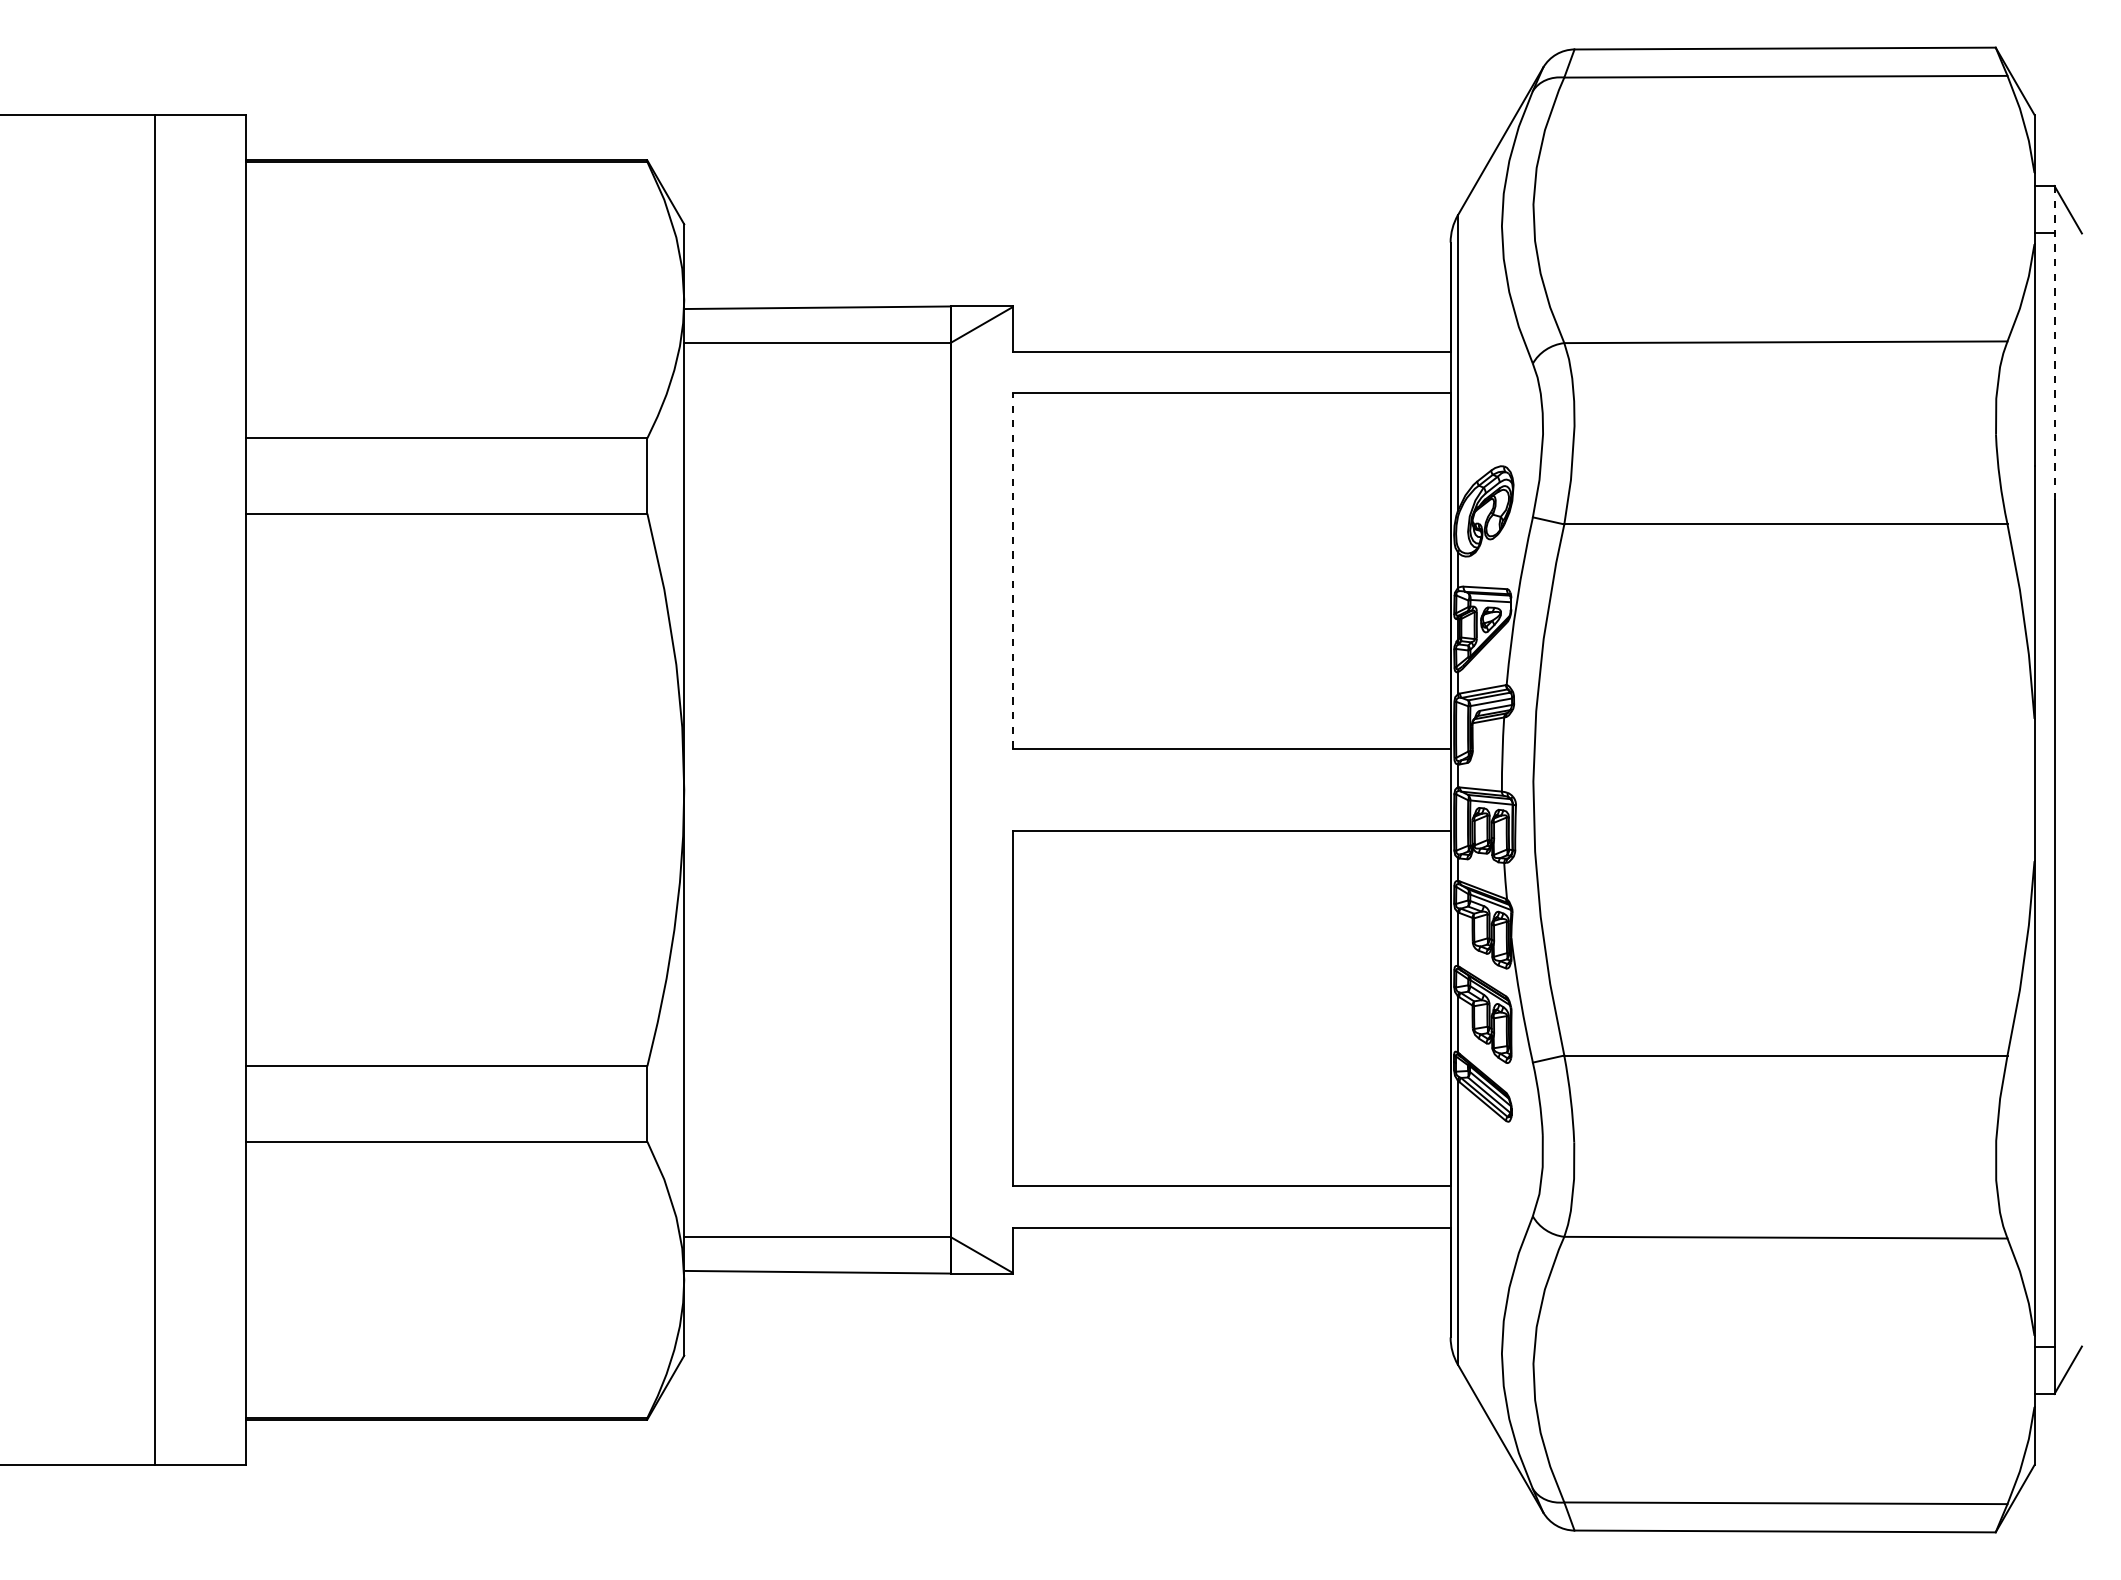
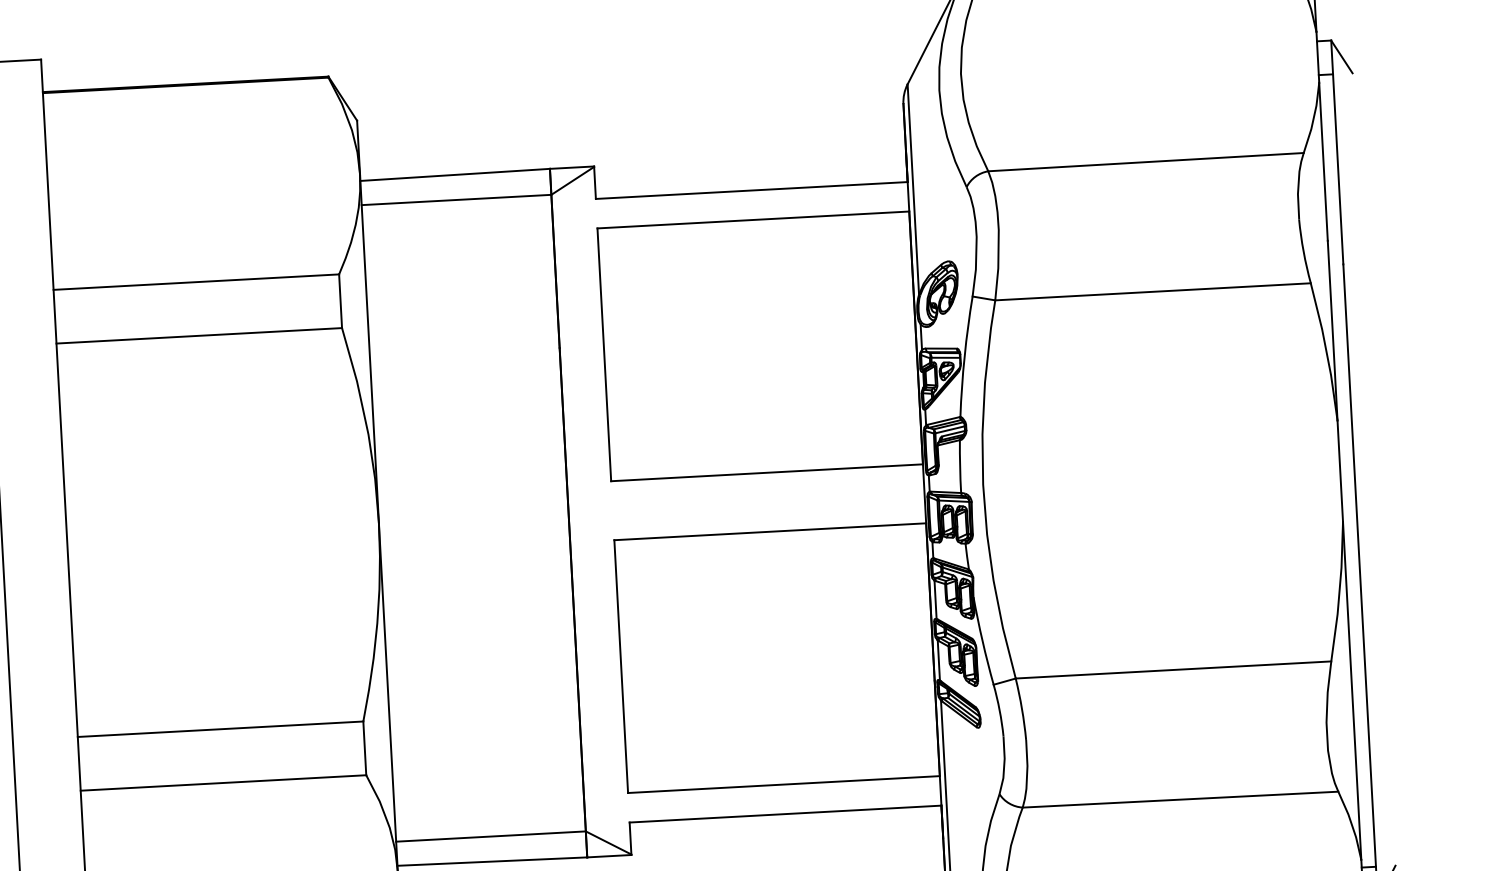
line: (2054, 343) -> (1337, 152), dashed -> solid
line: (1012, 571) -> (604, 355), dashed -> solid

